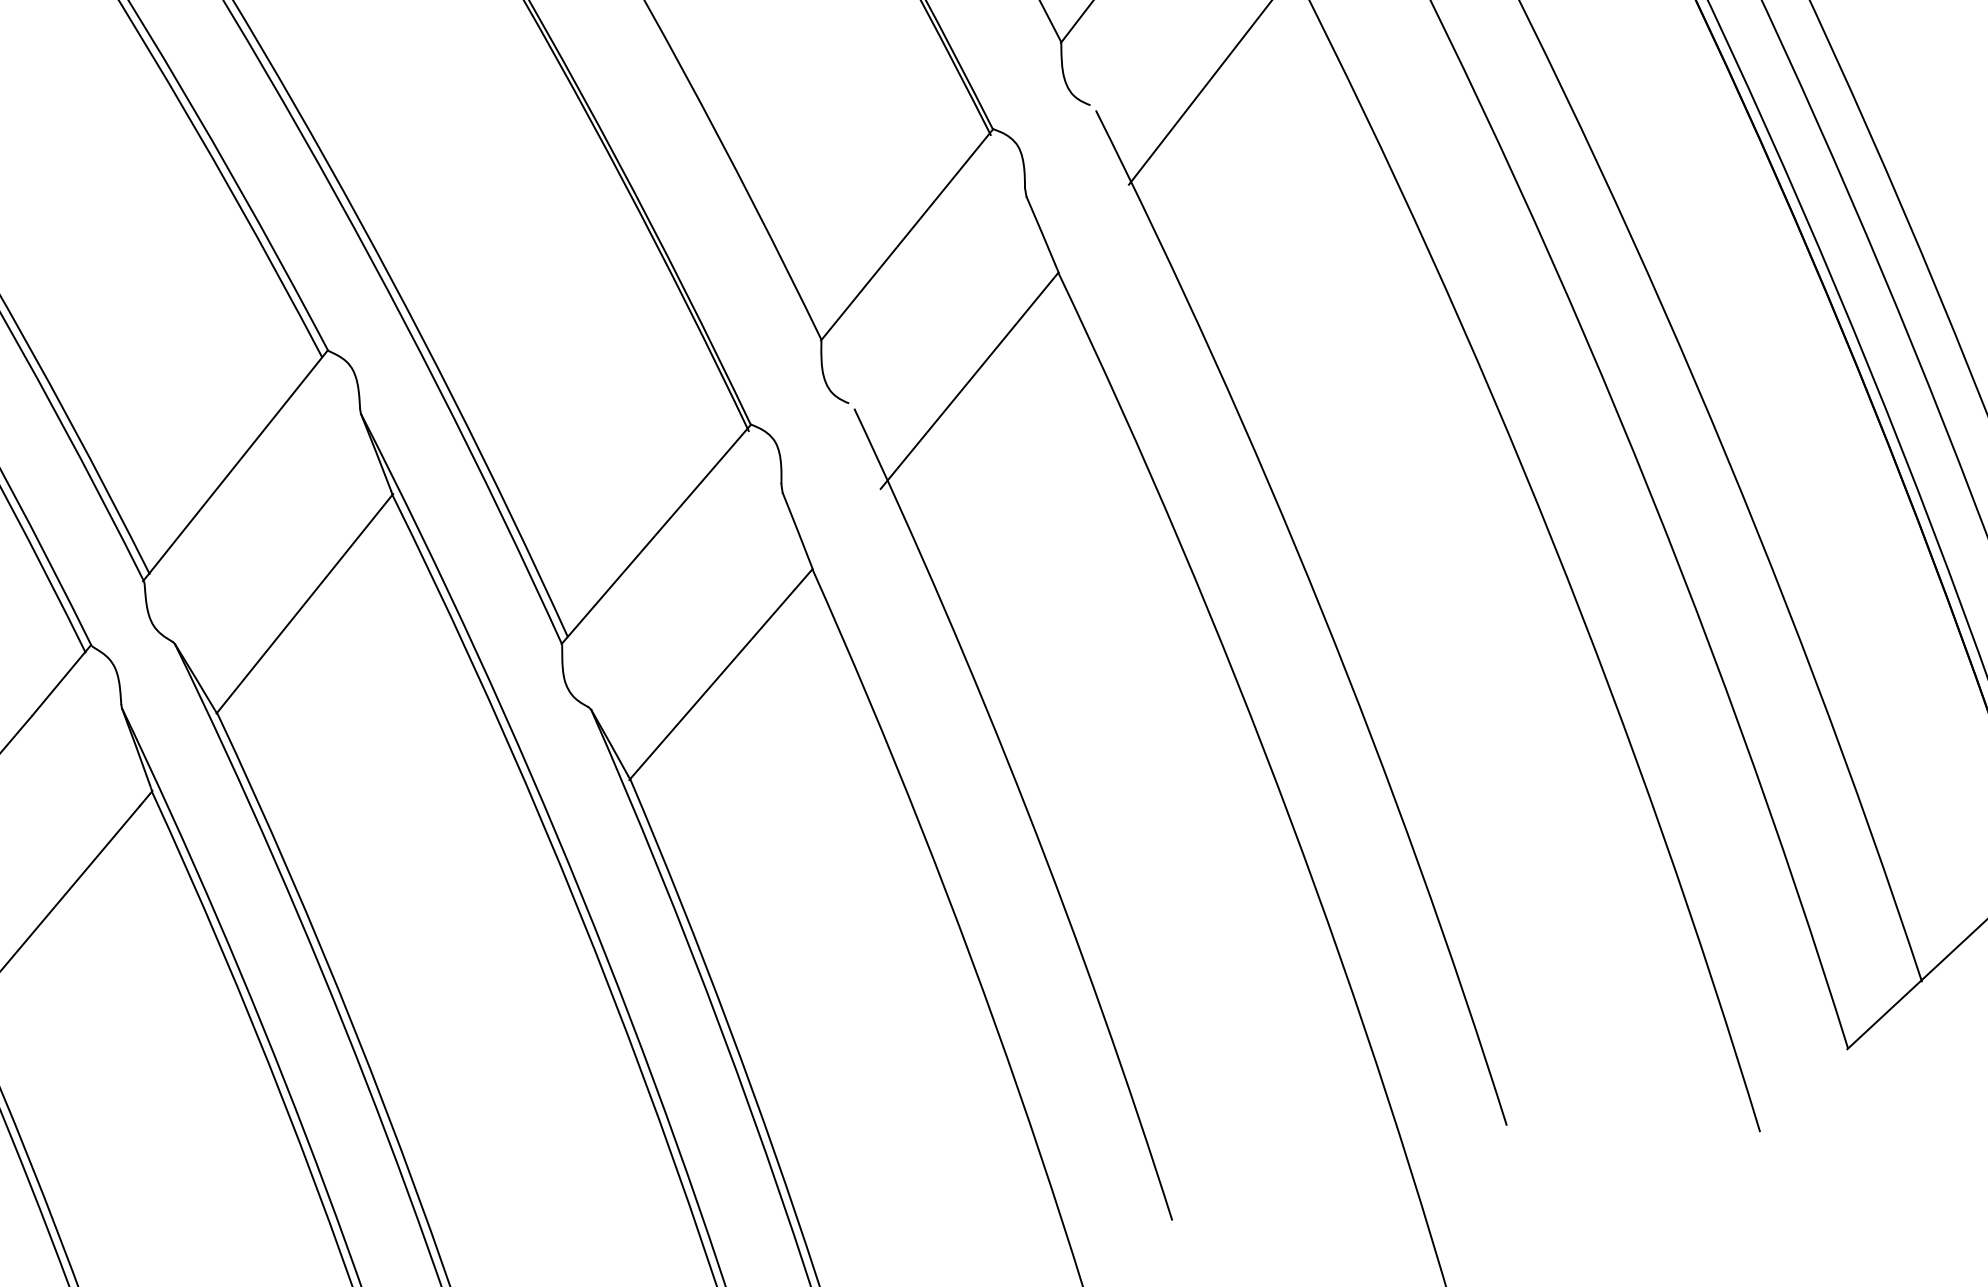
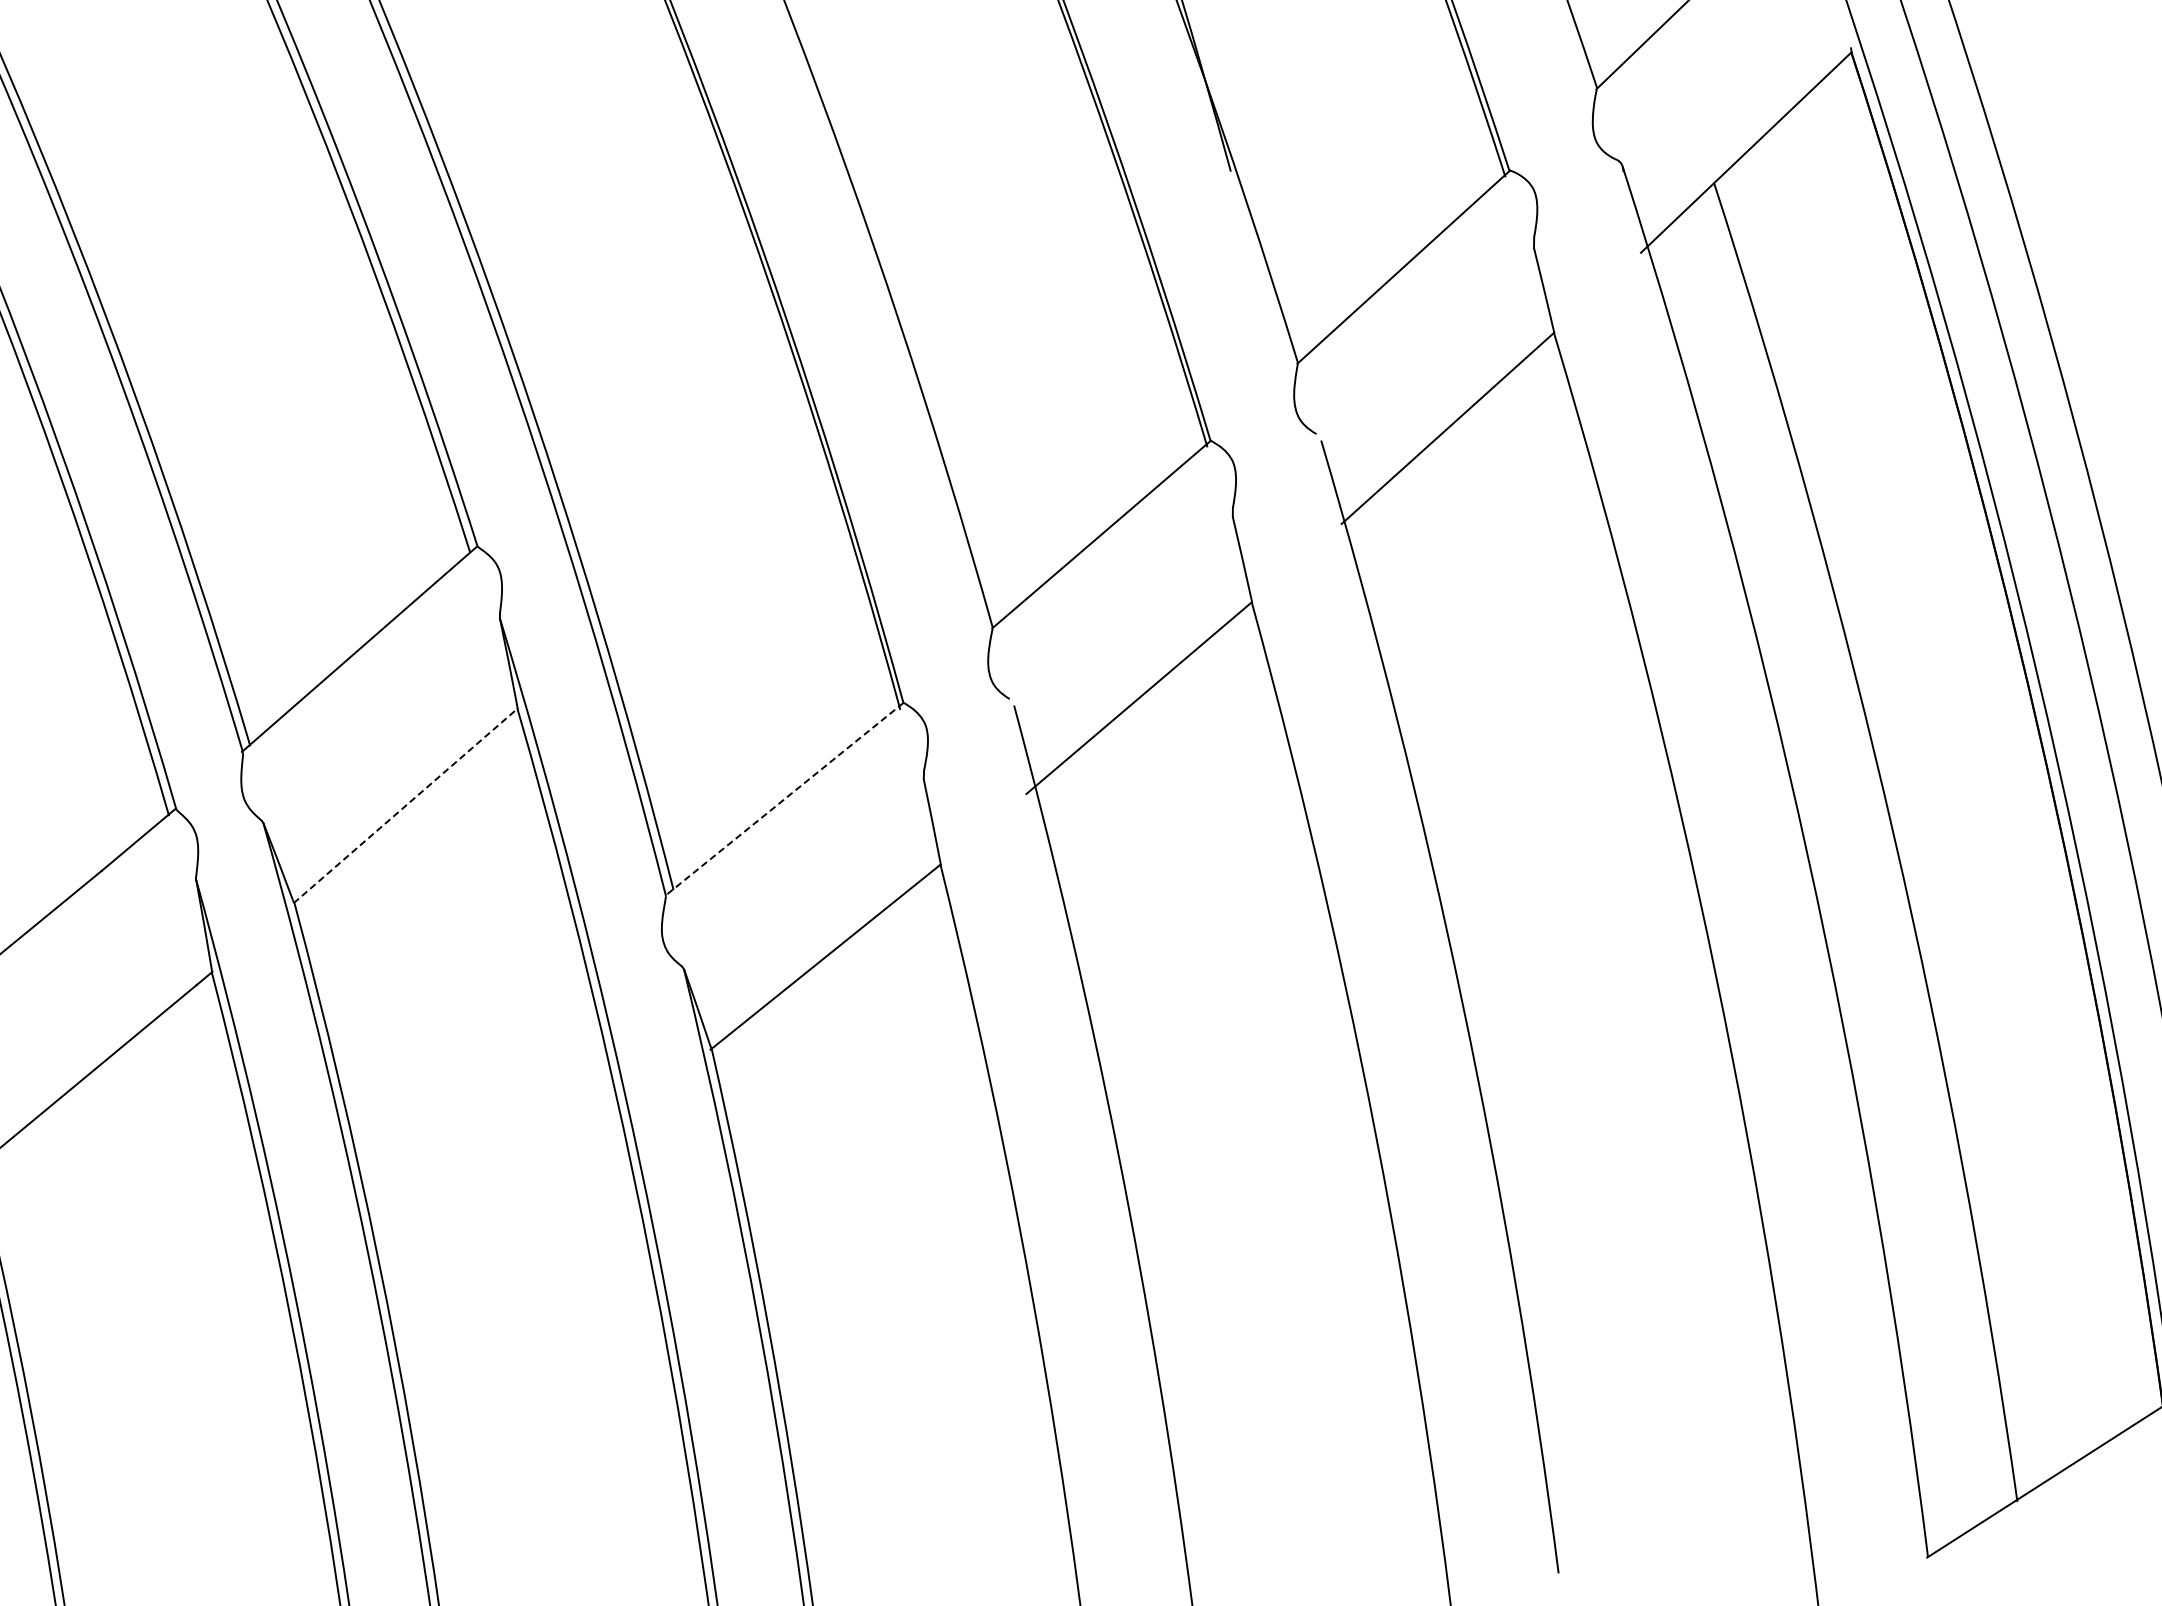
line: (656, 534) -> (784, 799), solid -> dashed
line: (305, 603) -> (406, 805), solid -> dashed

